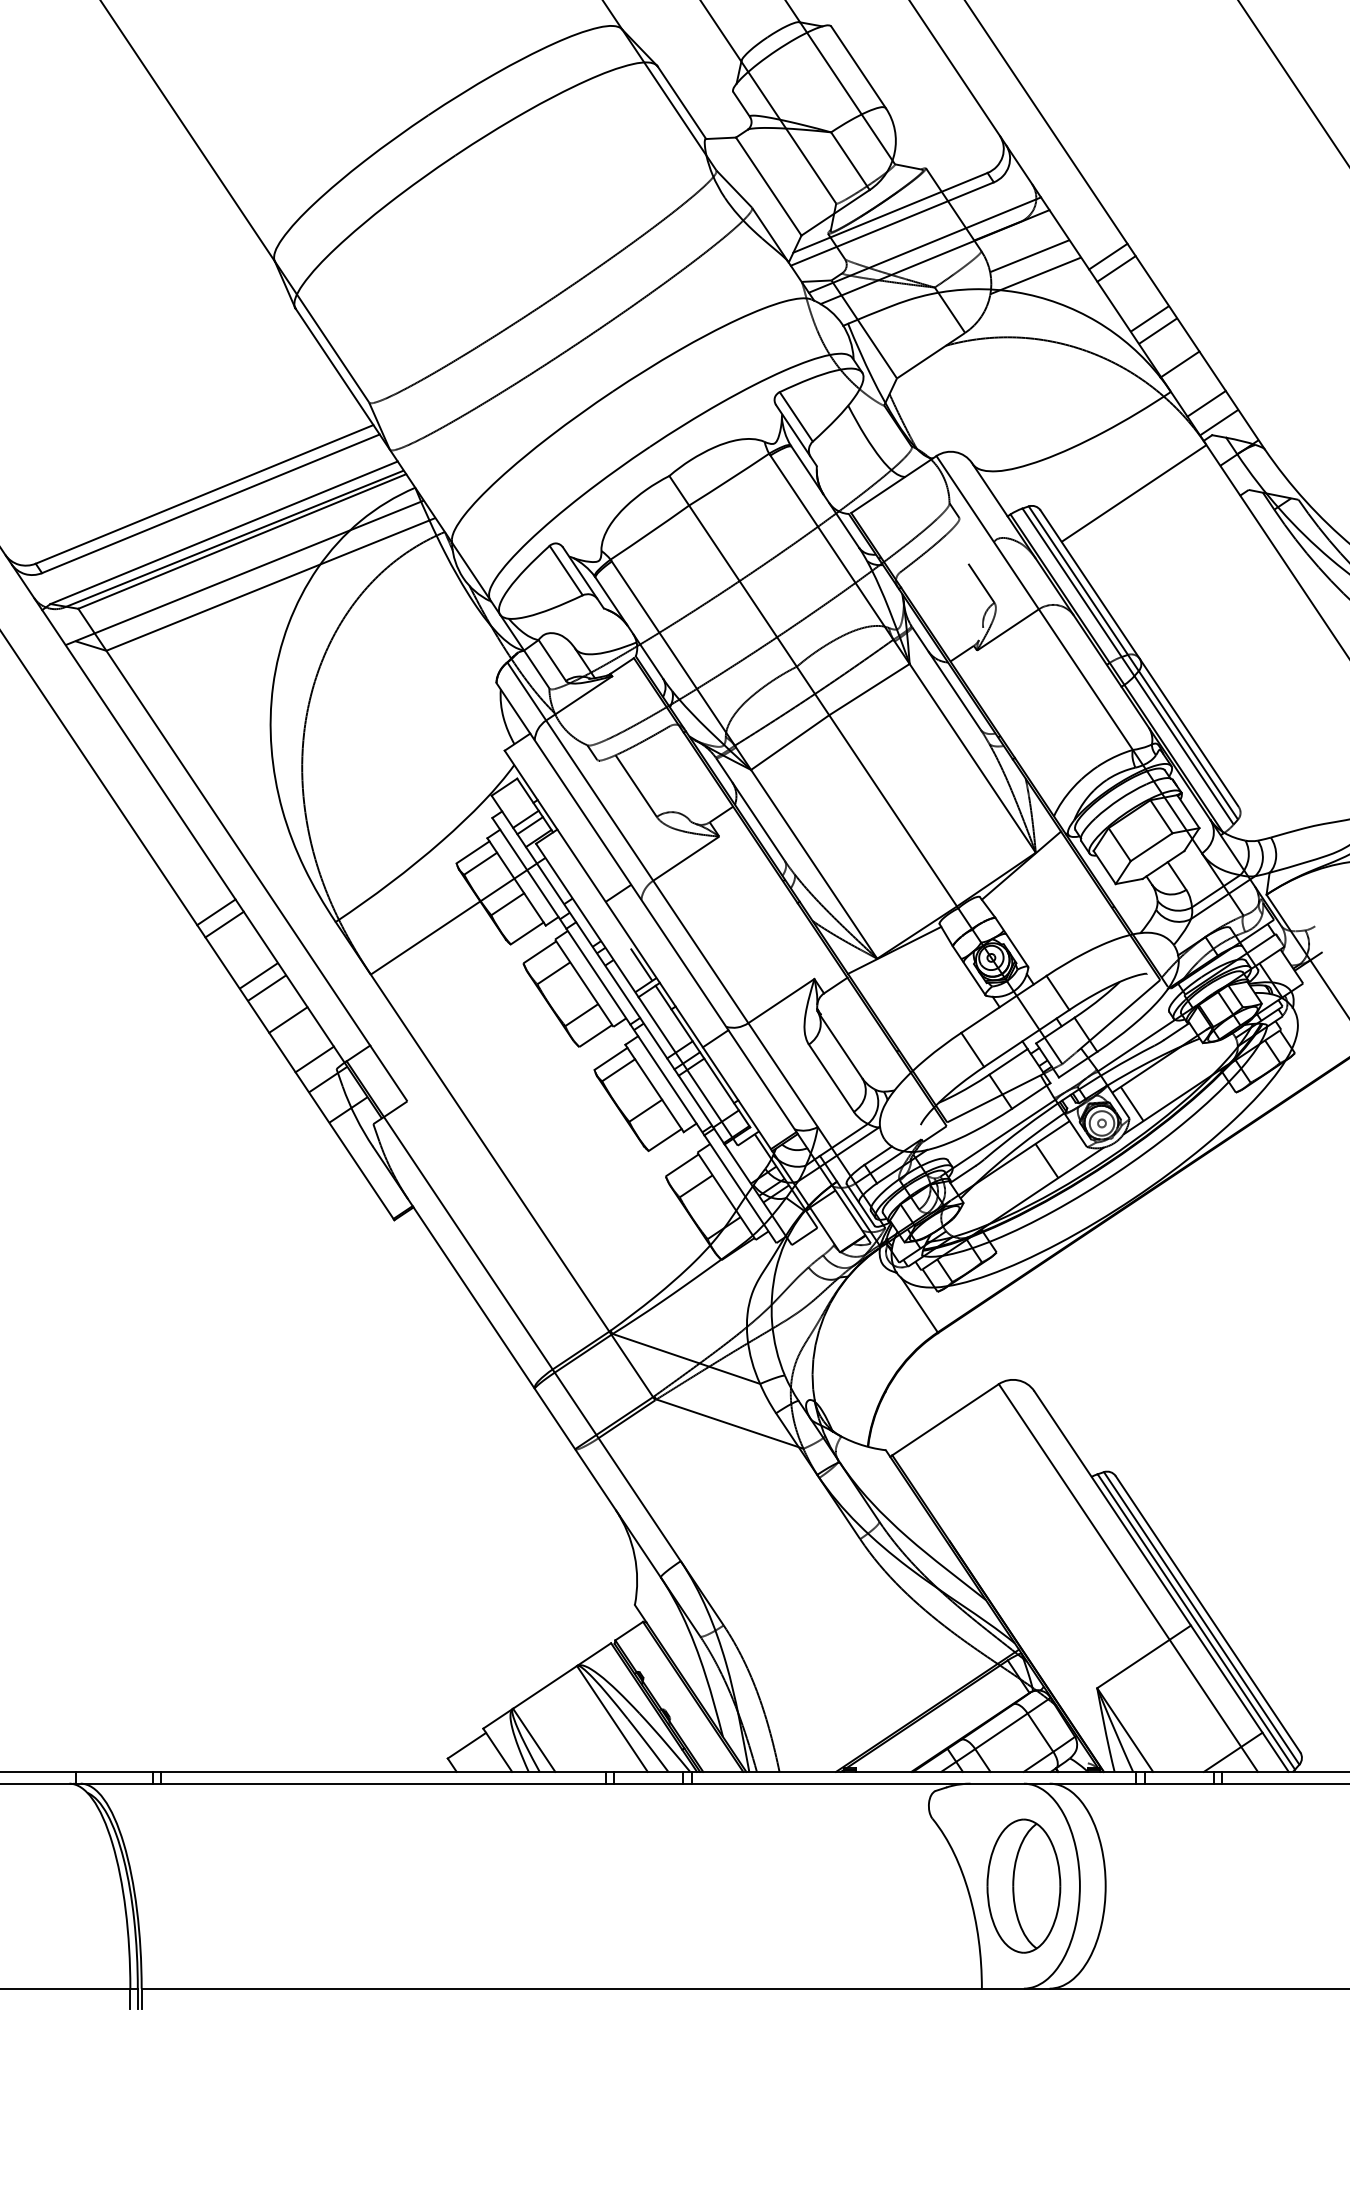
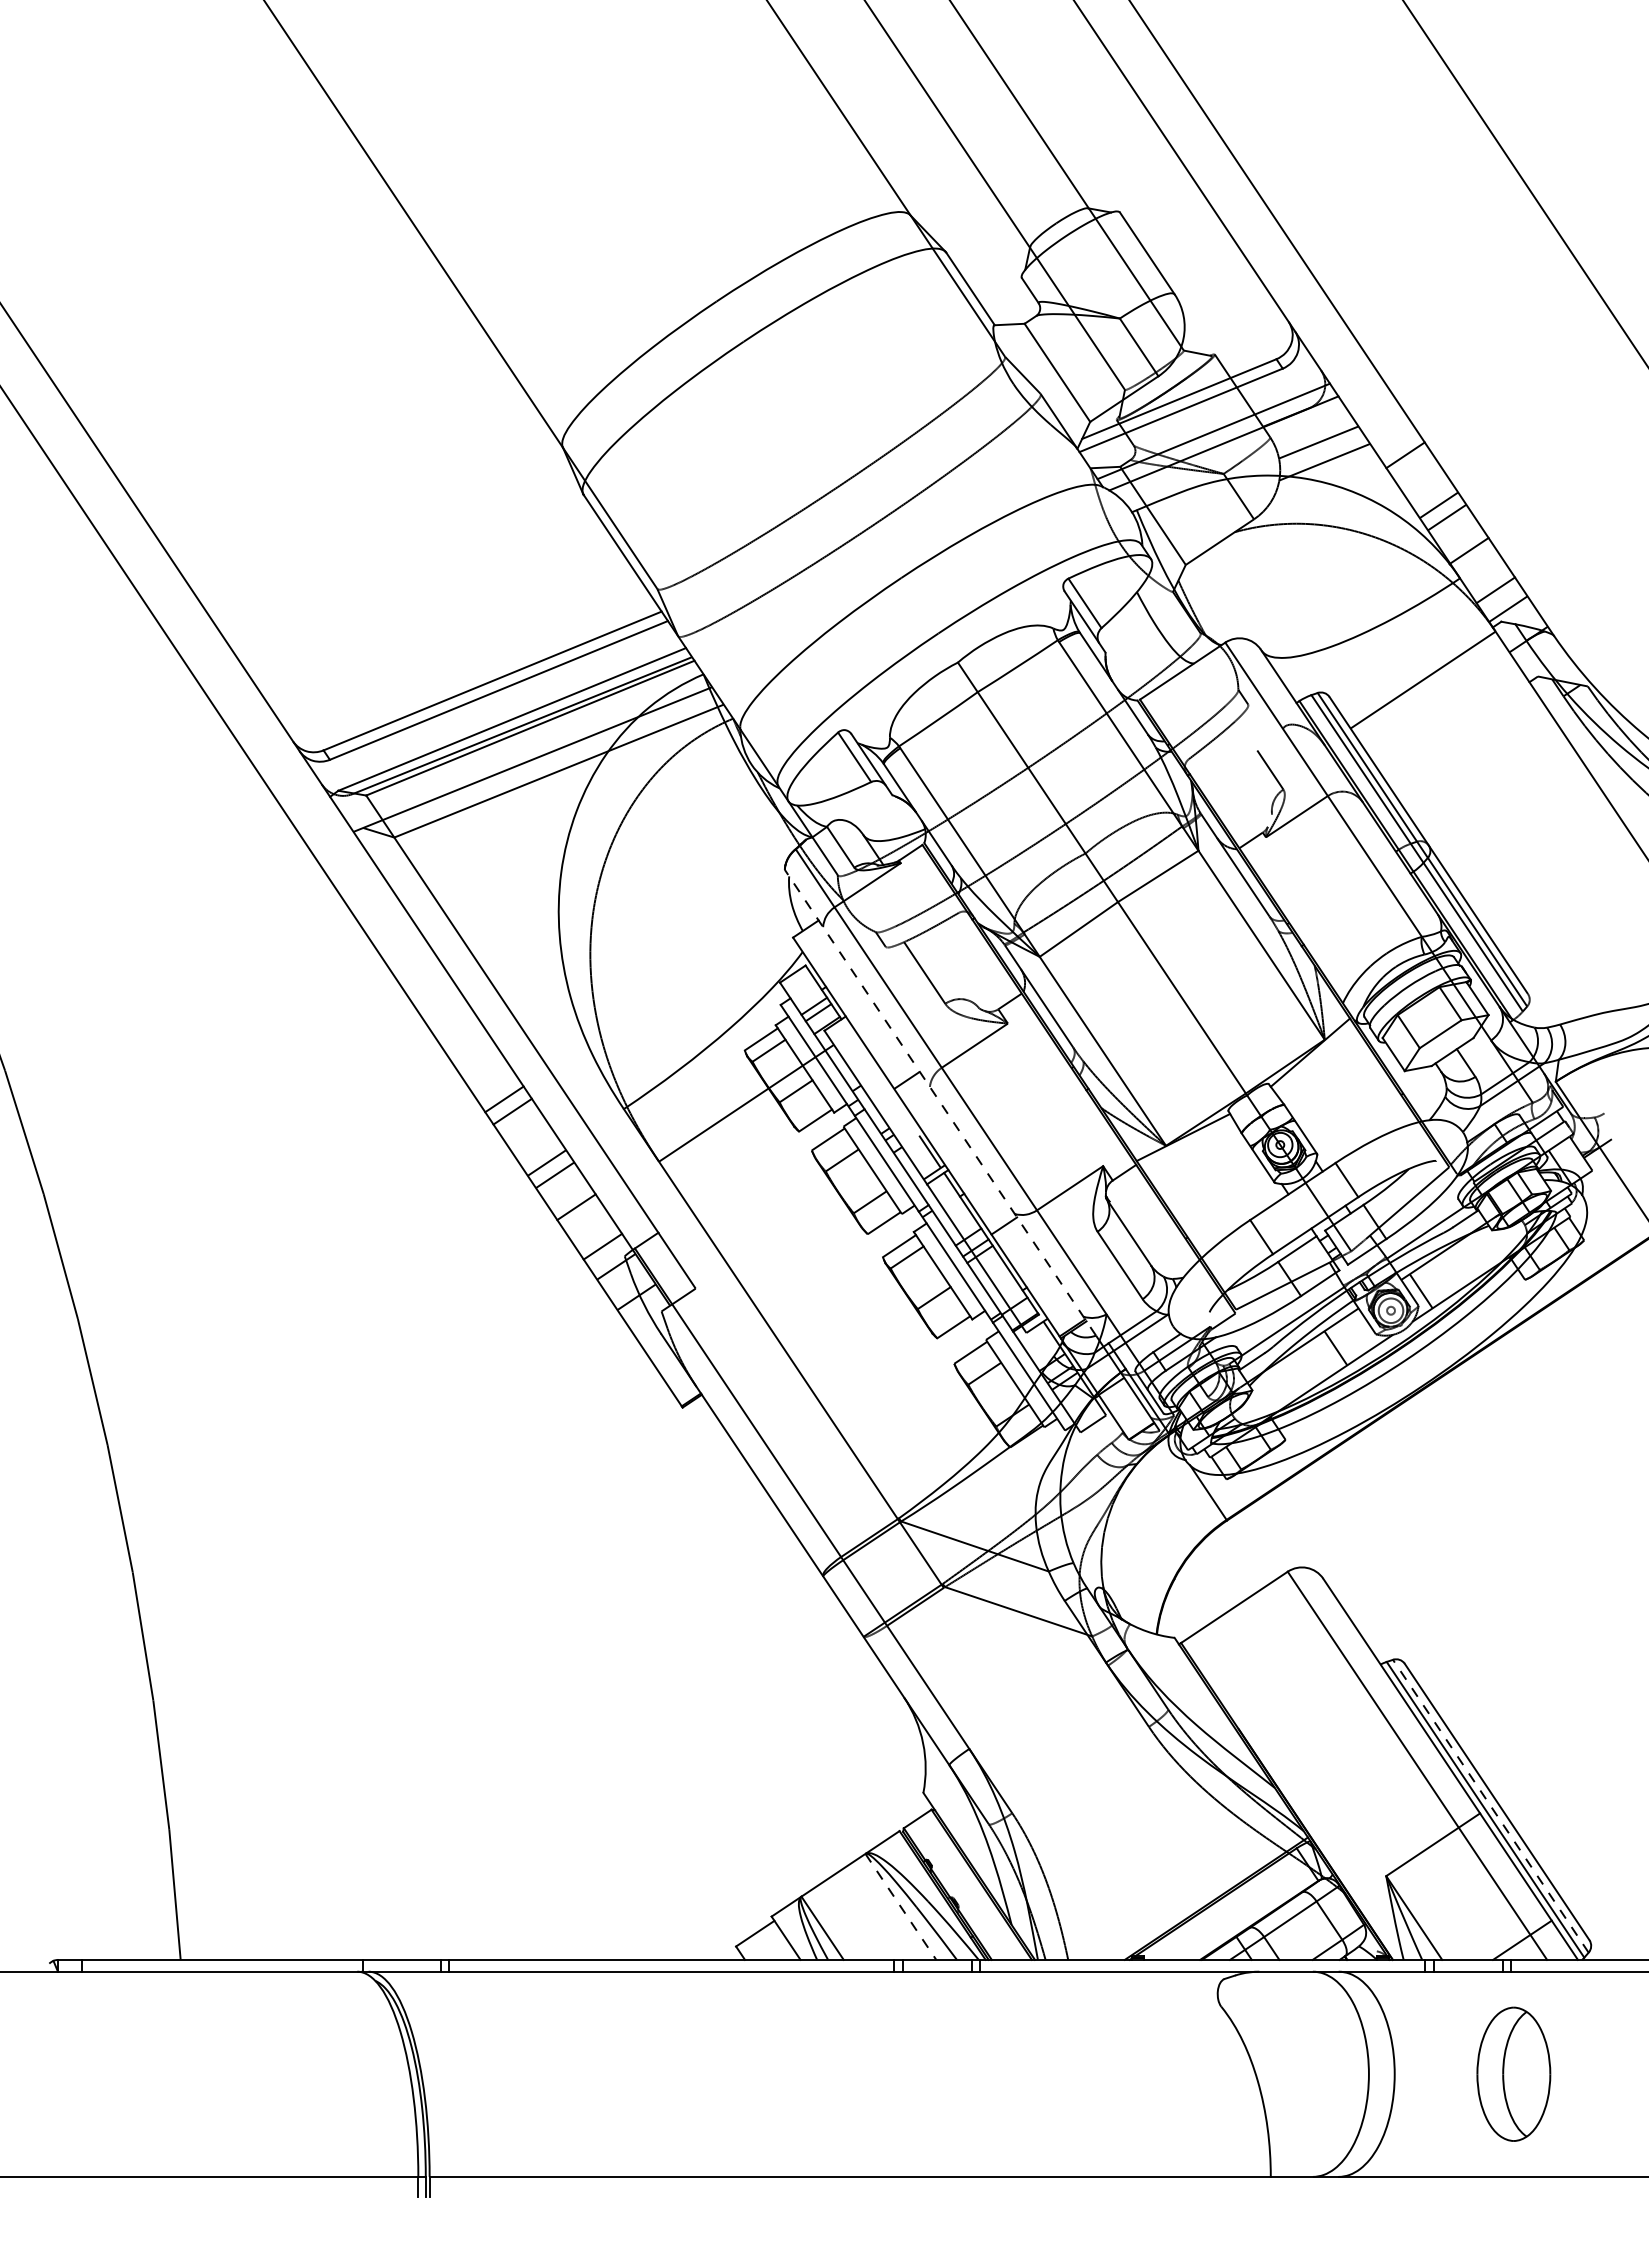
line: (1108, 256) -> (1397, 442), removed
line: (651, 915) -> (940, 1102), solid -> dashed
line: (1201, 1617) -> (1490, 1805), solid -> dashed
line: (612, 1718) -> (900, 1906), solid -> dashed
part: (1023, 1885) -> (1513, 2073), moved

